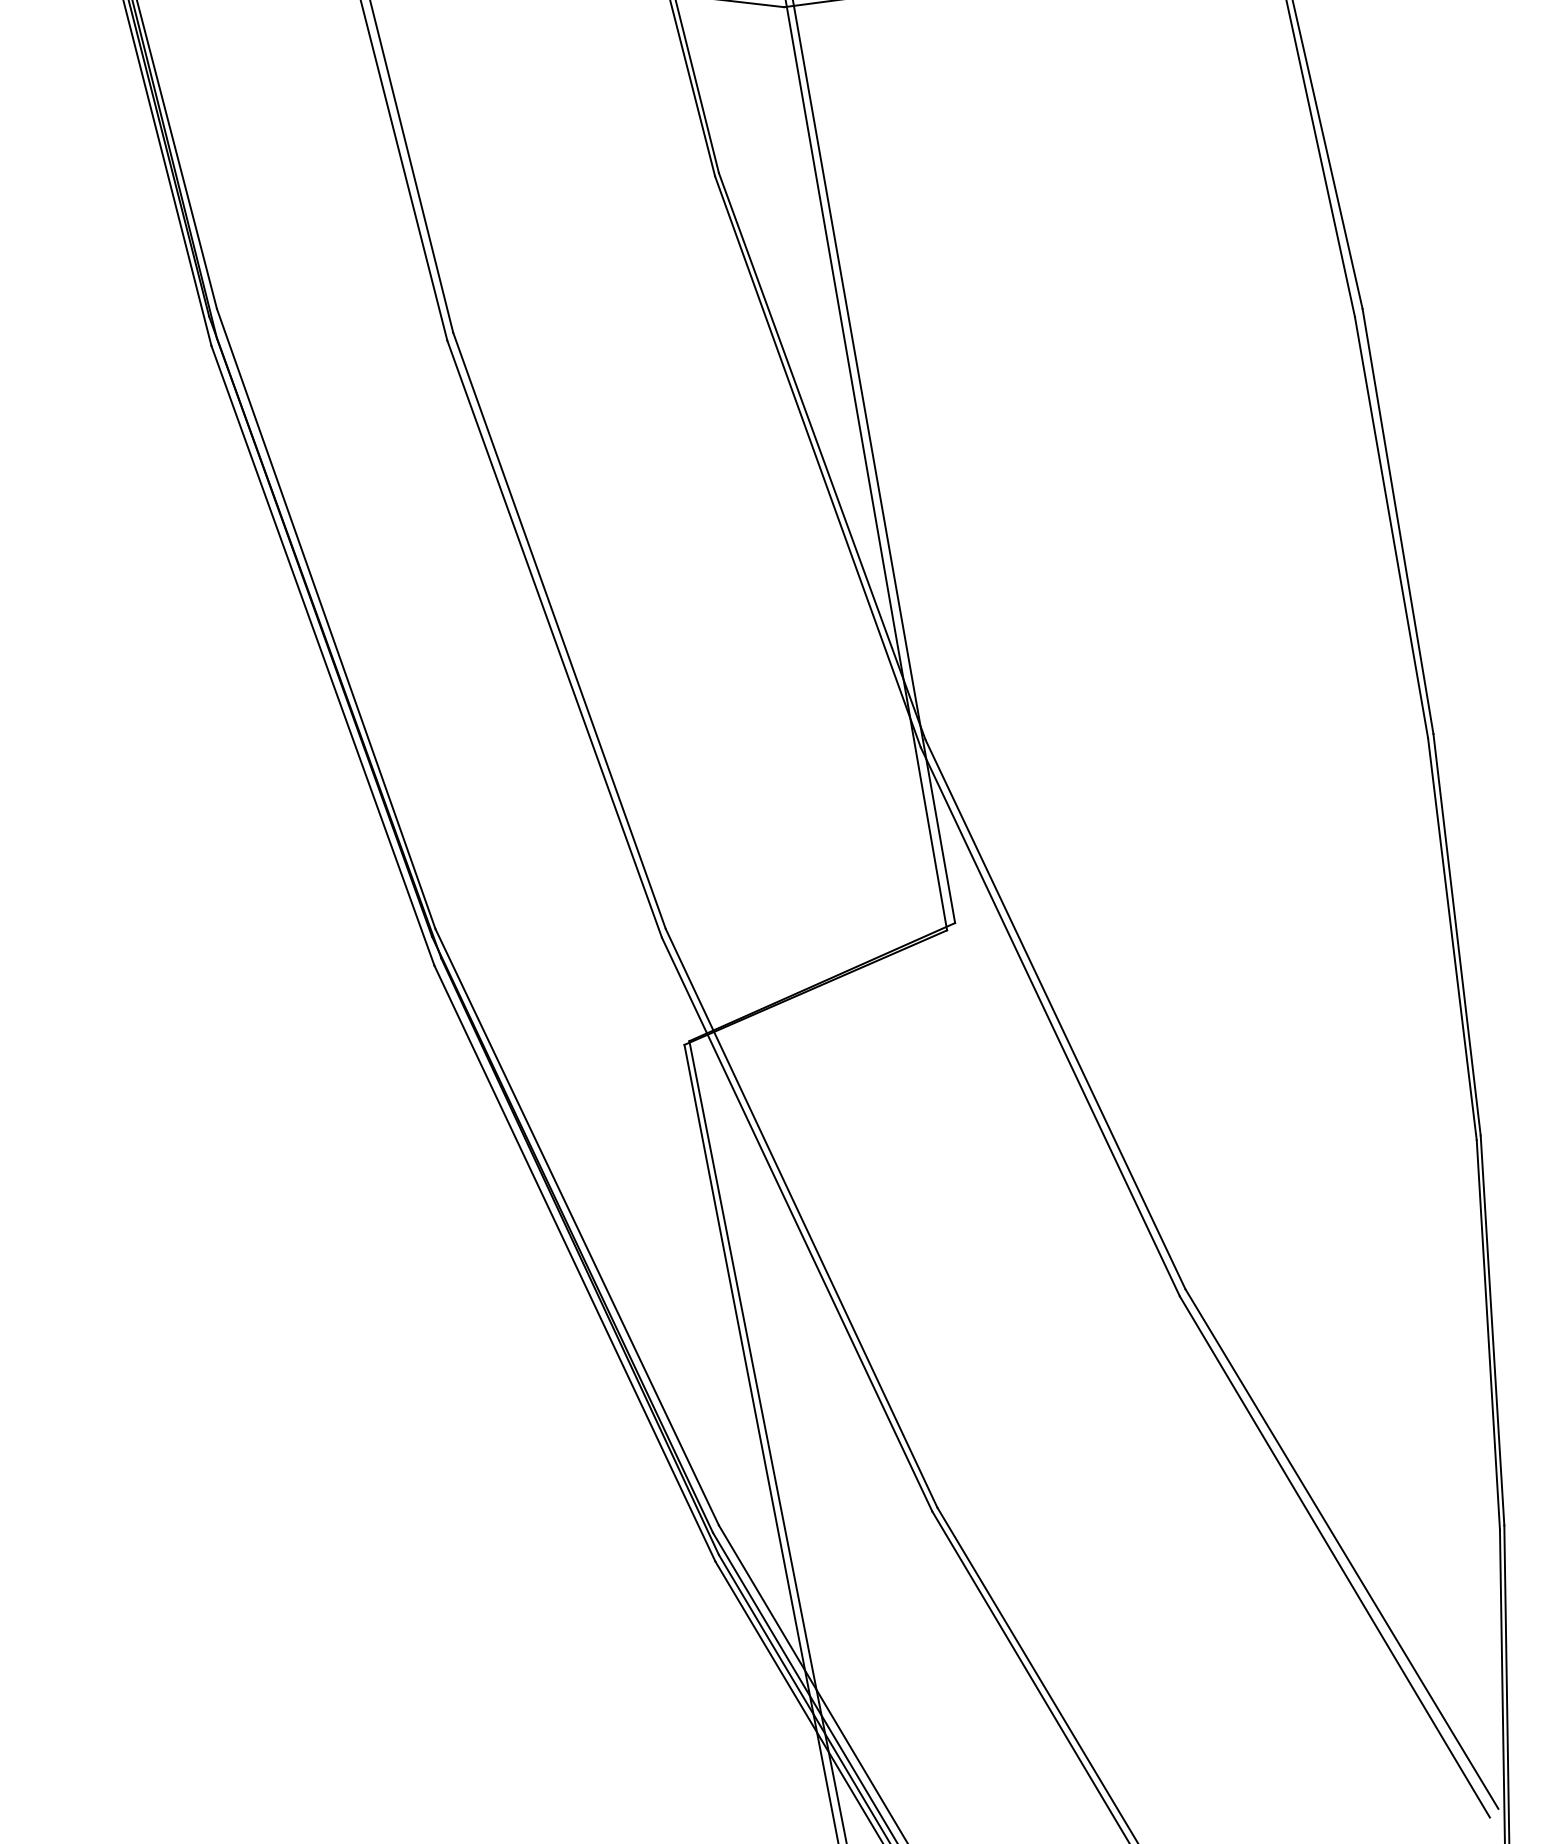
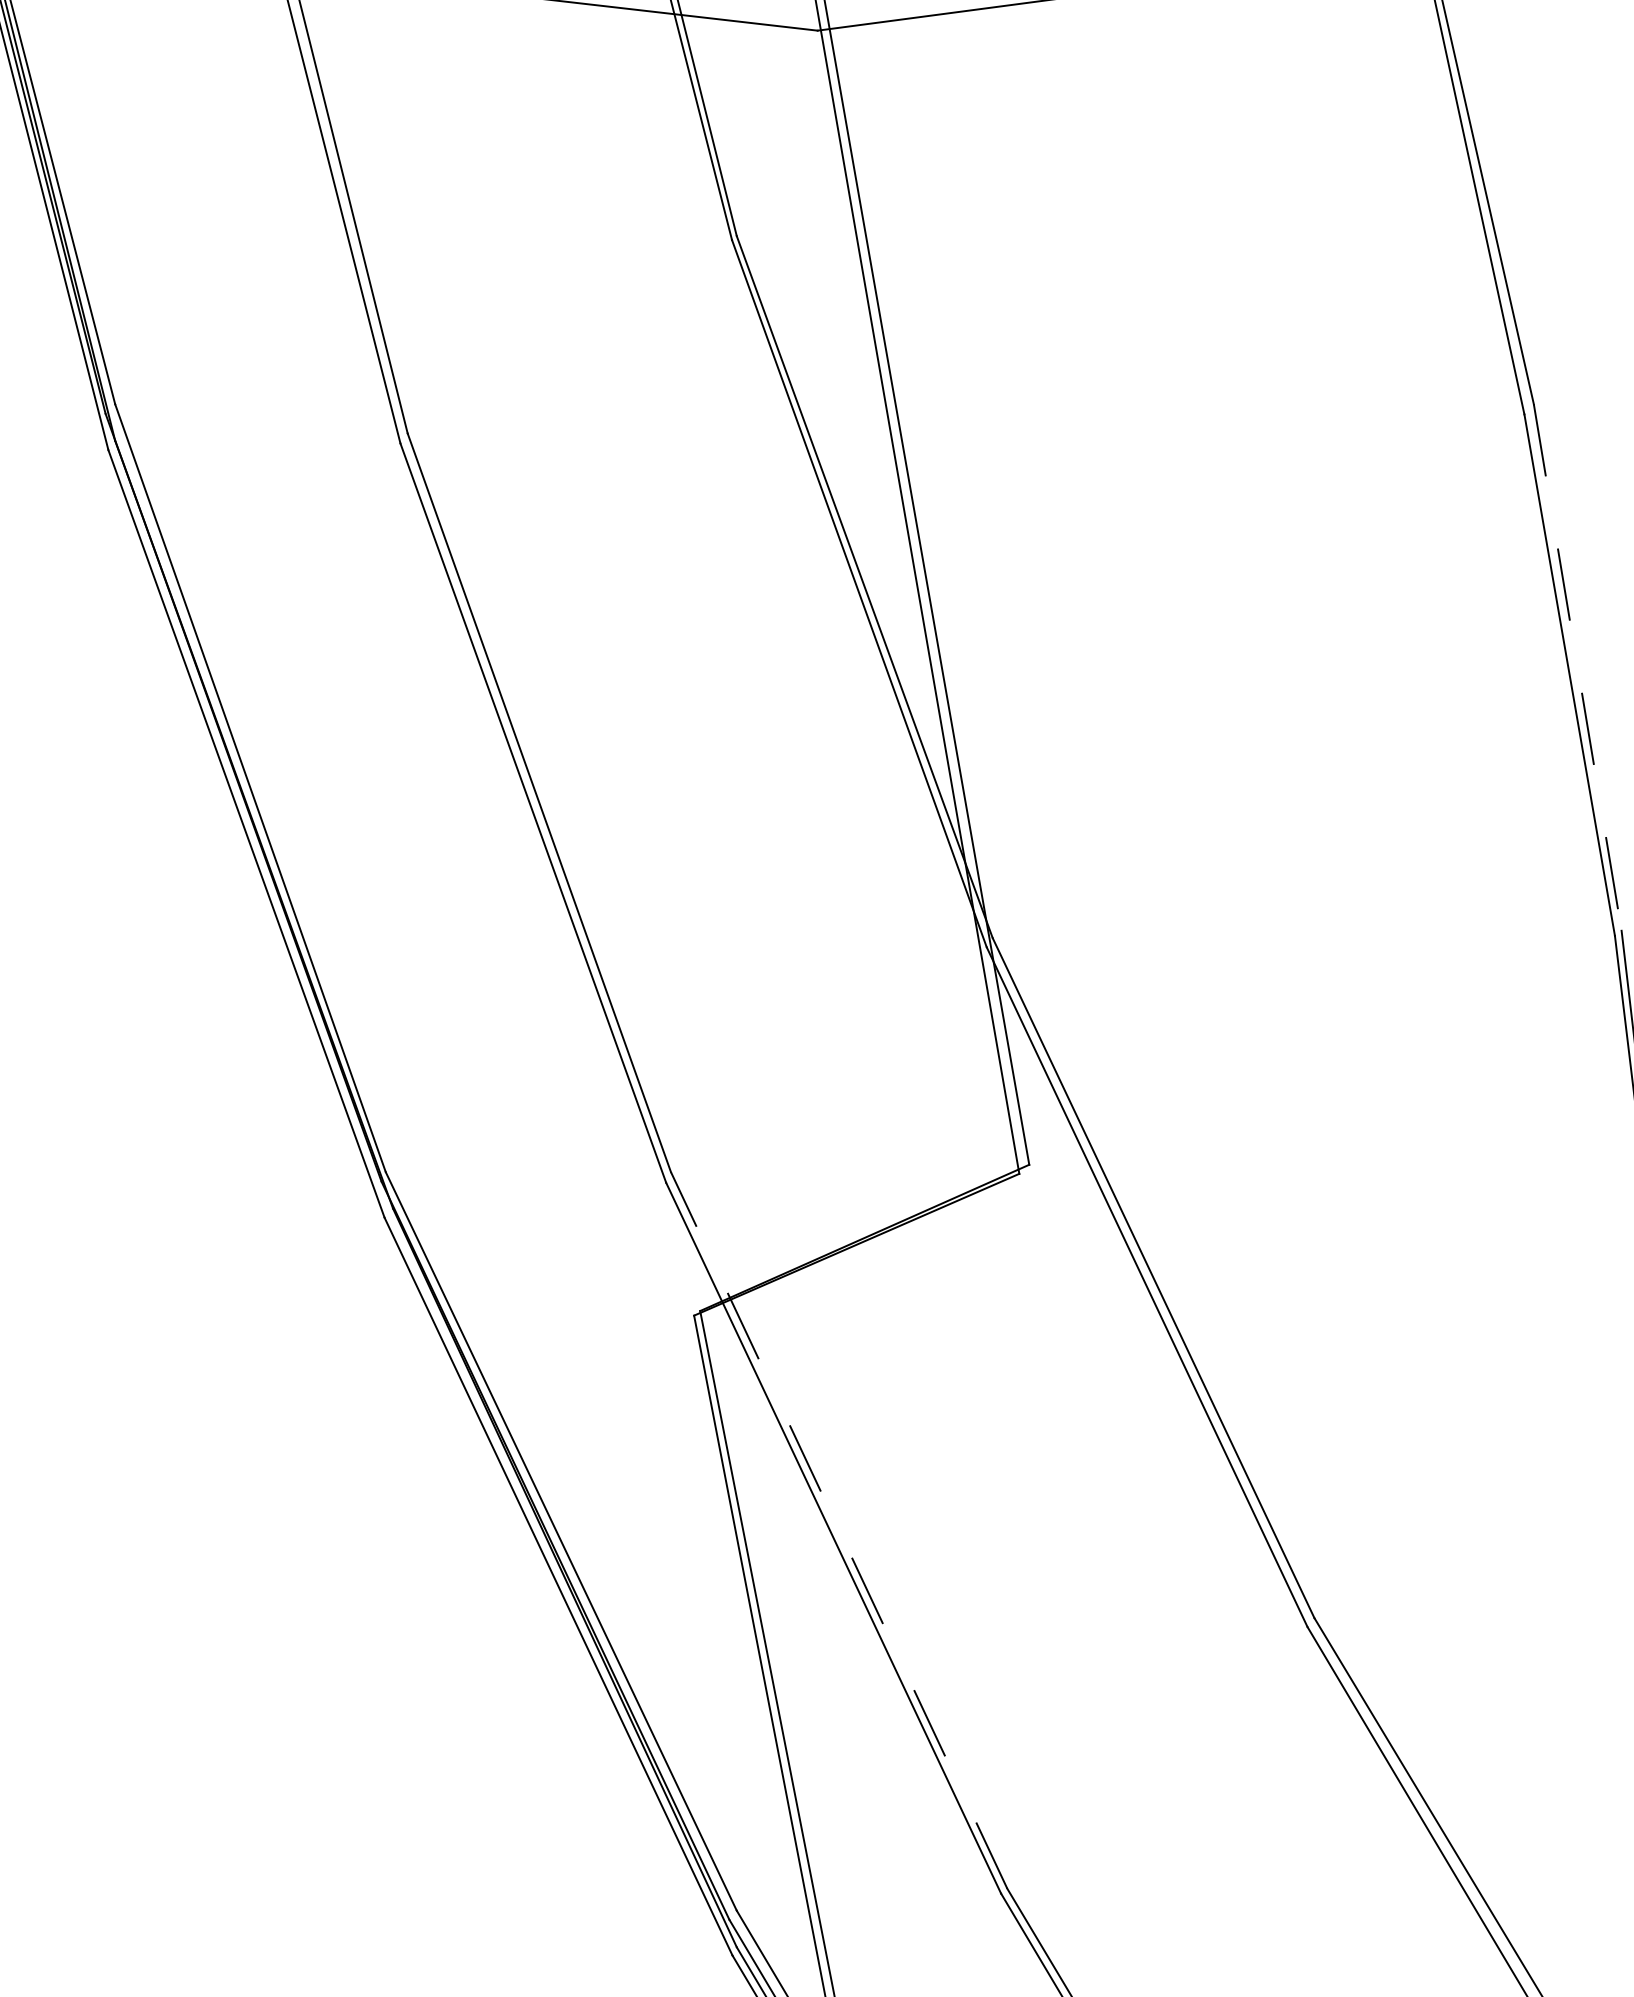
line: (1398, 521) -> (1578, 667), solid -> dashed
line: (801, 1218) -> (839, 1530), solid -> dashed

